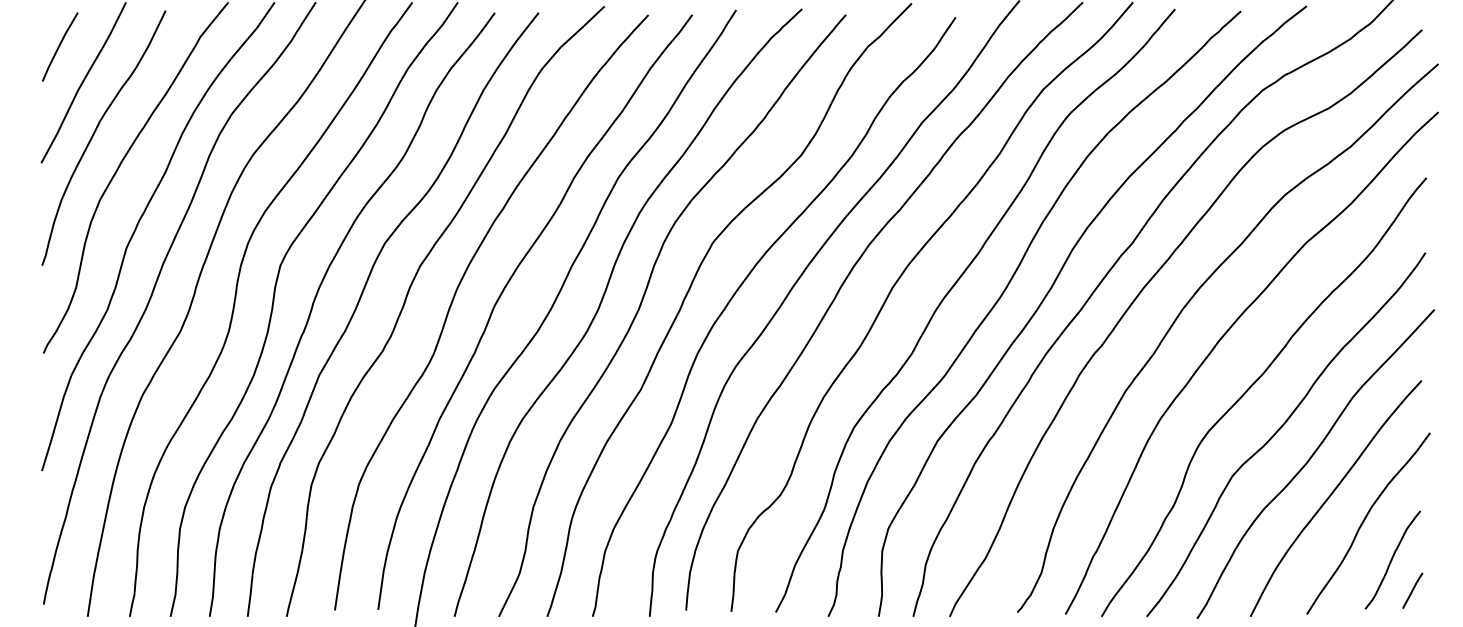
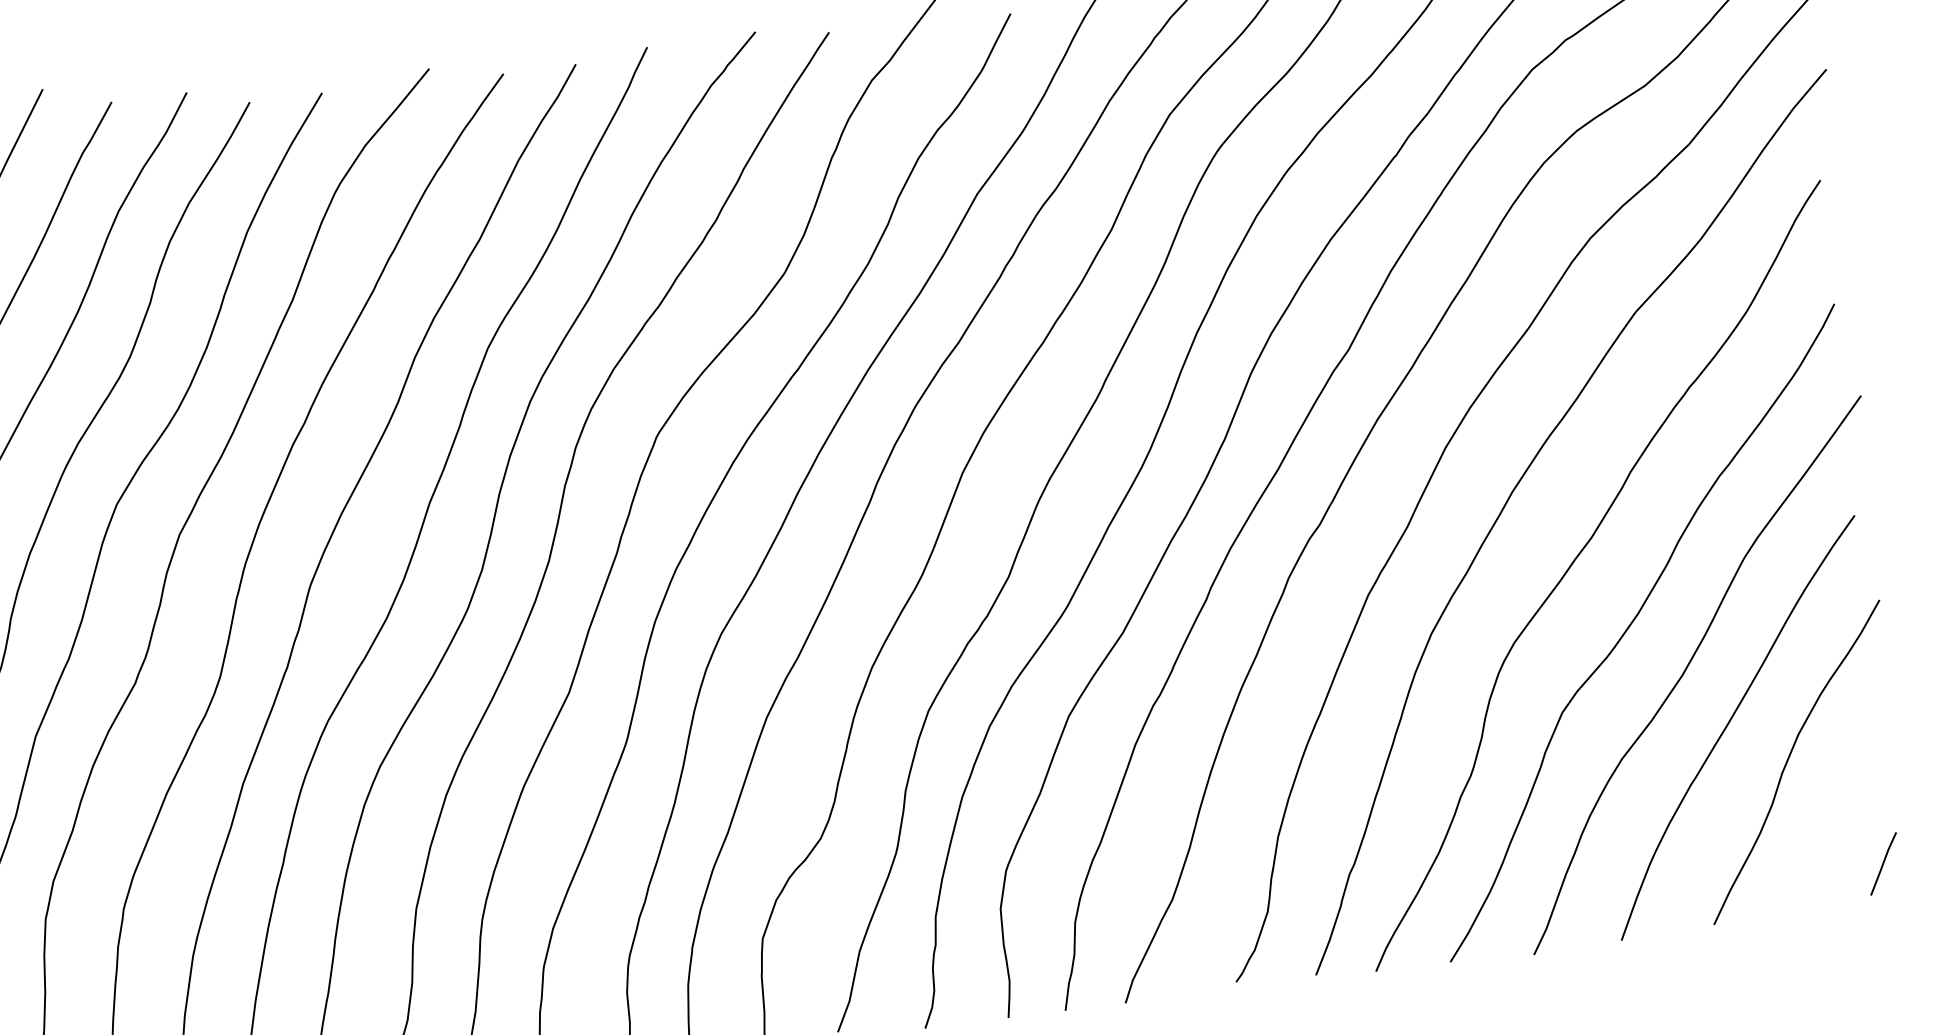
curve: (1392, 559) -> (1843, 816), removed

